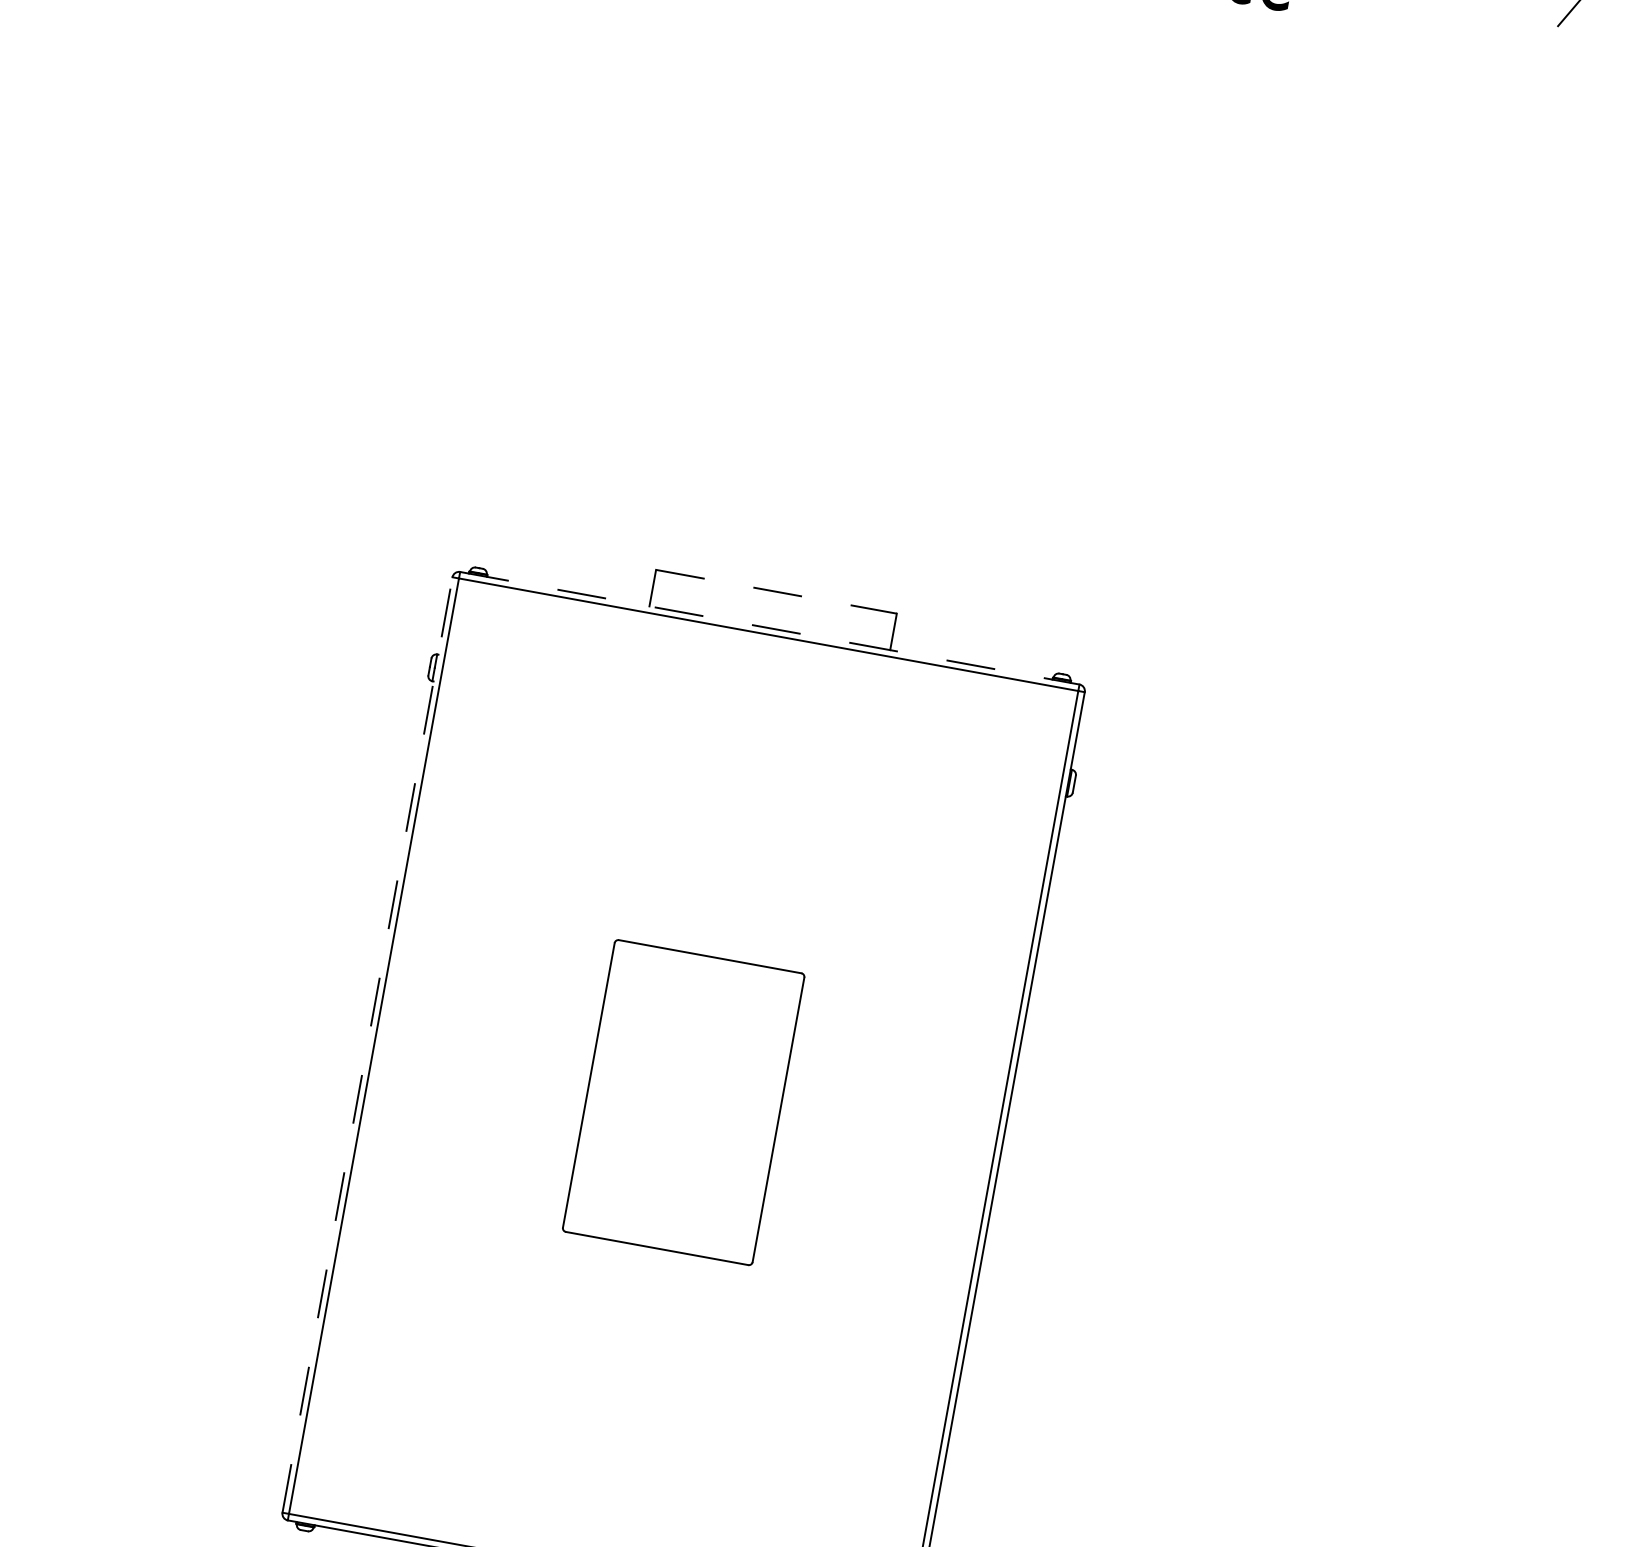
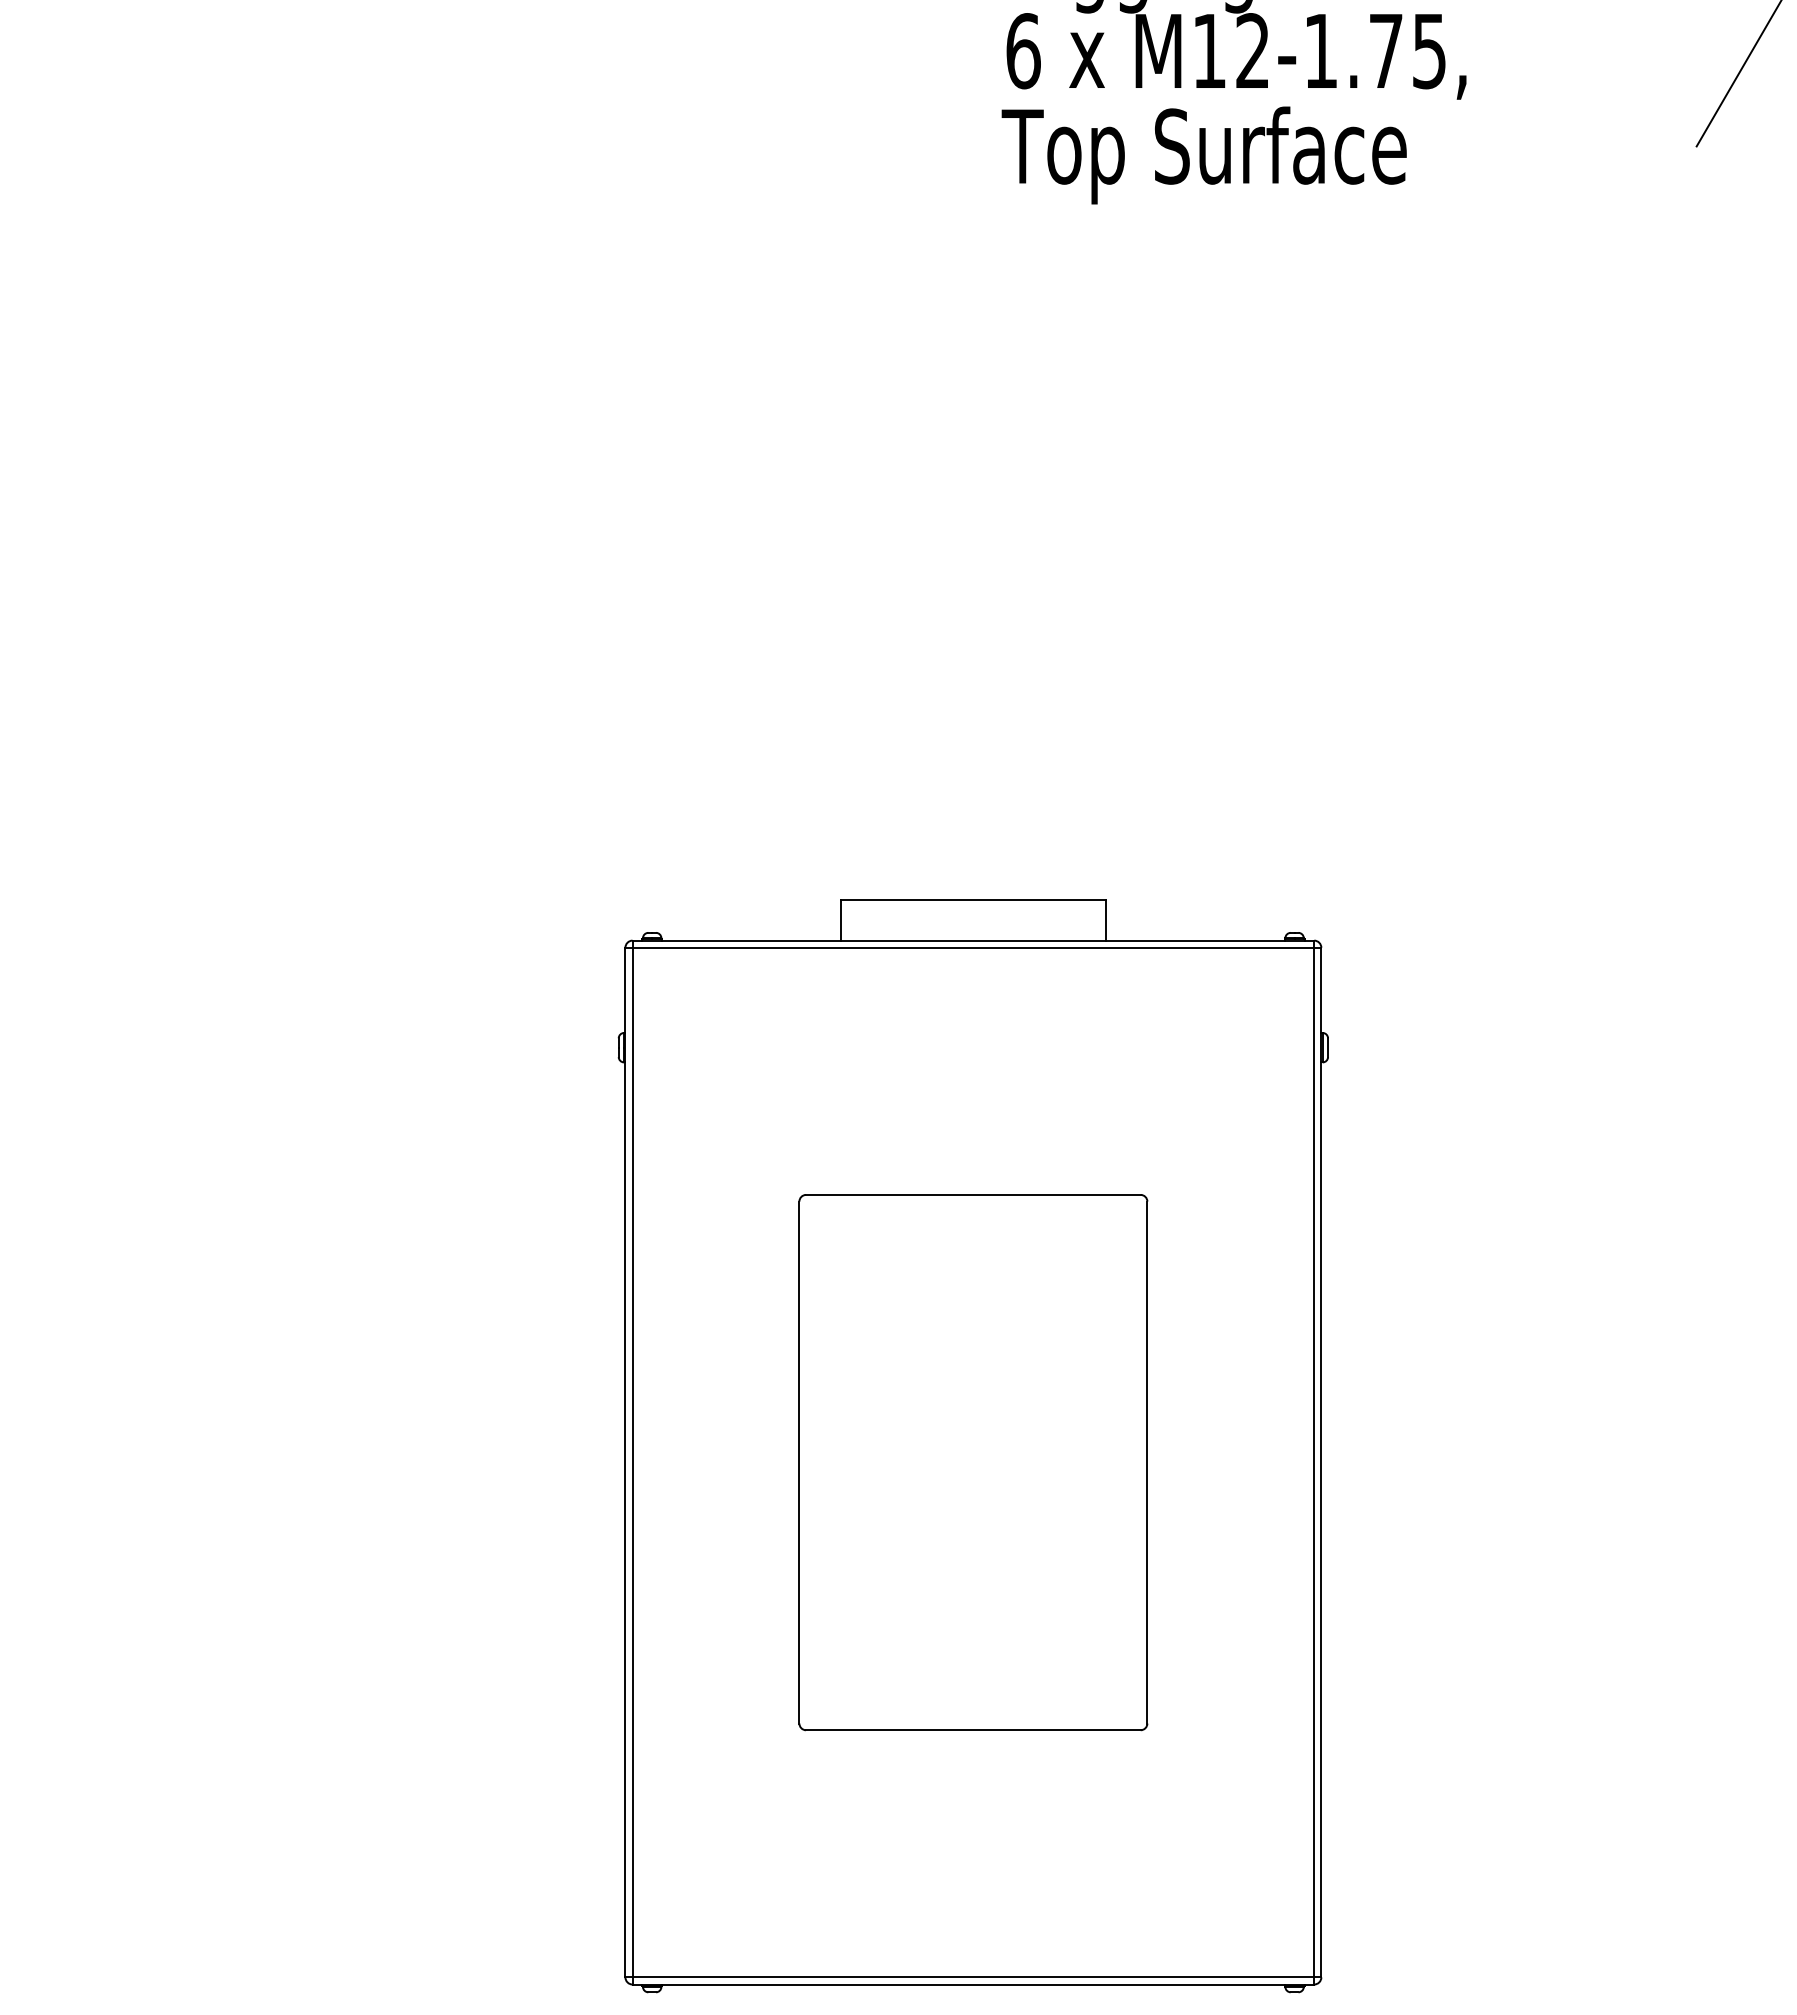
line: (776, 591) -> (973, 900), dashed -> solid
line: (769, 628) -> (973, 940), dashed -> solid
line: (367, 1044) -> (625, 1462), dashed -> solid
part: (683, 1102) -> (973, 1462), size x1.67

